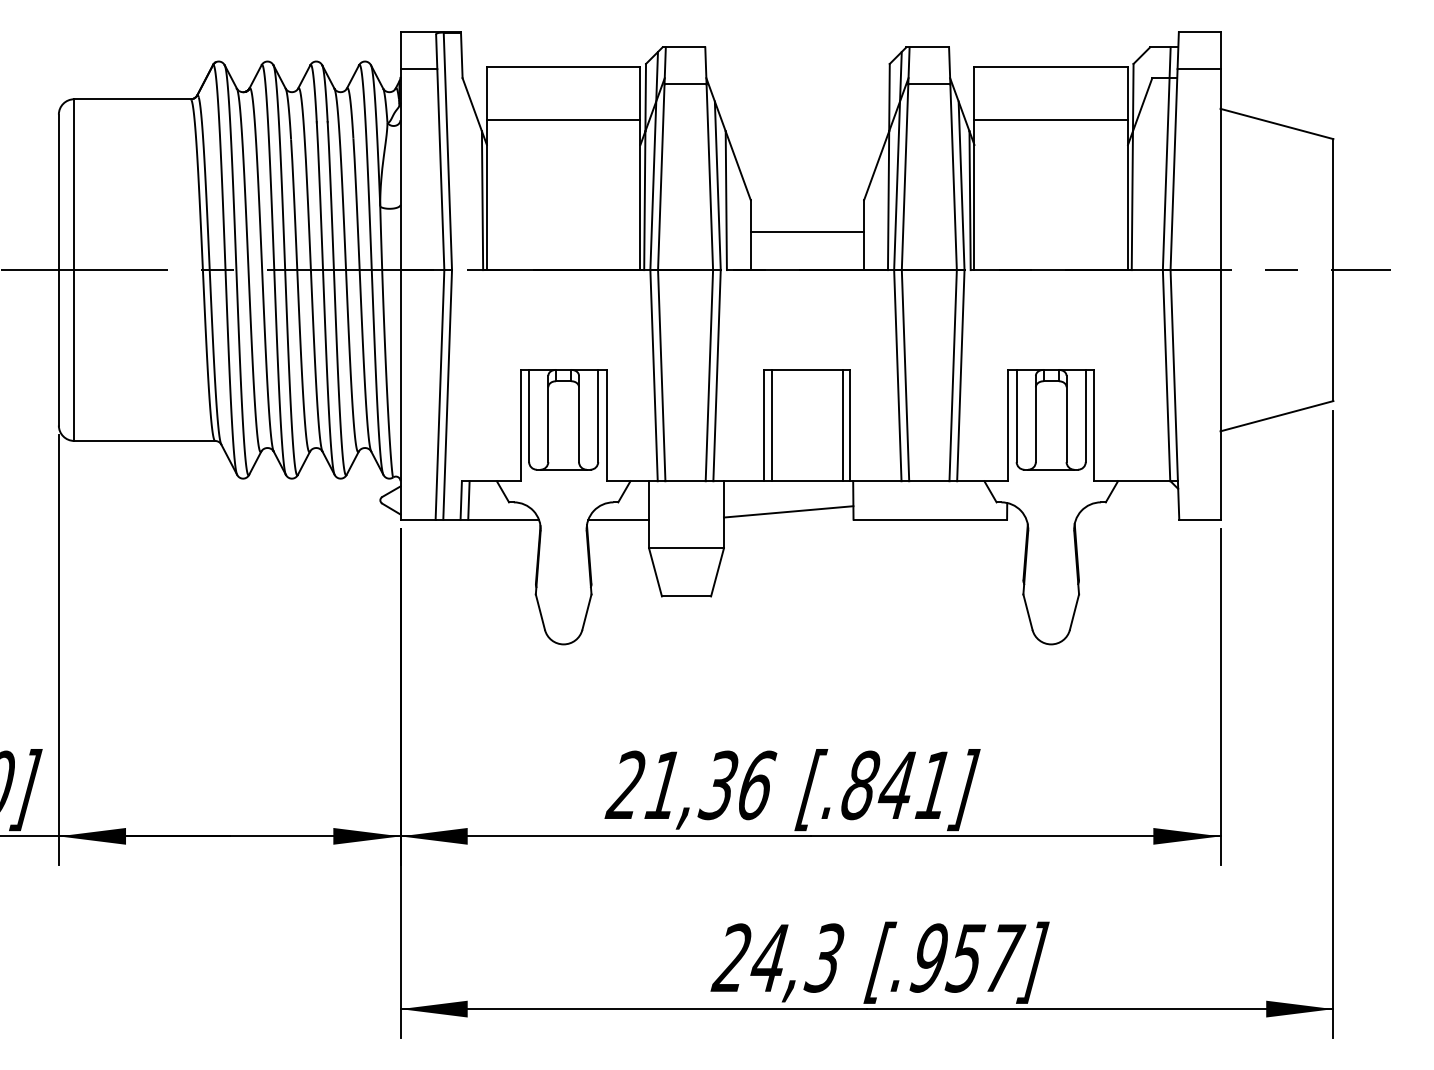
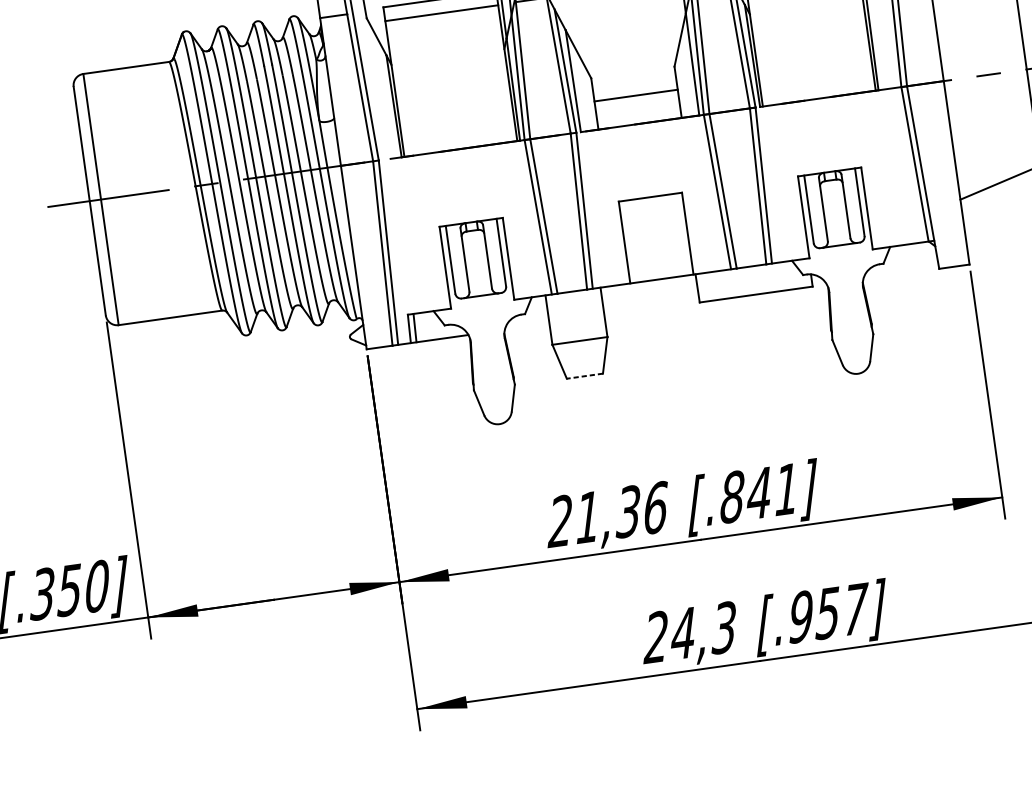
line: (563, 120) -> (441, 13), moved
line: (772, 425) -> (630, 241), removed
line: (842, 425) -> (681, 234), removed
line: (788, 511) -> (651, 303), removed
line: (618, 519) -> (526, 326), removed
line: (686, 596) -> (584, 376), solid -> dashed

